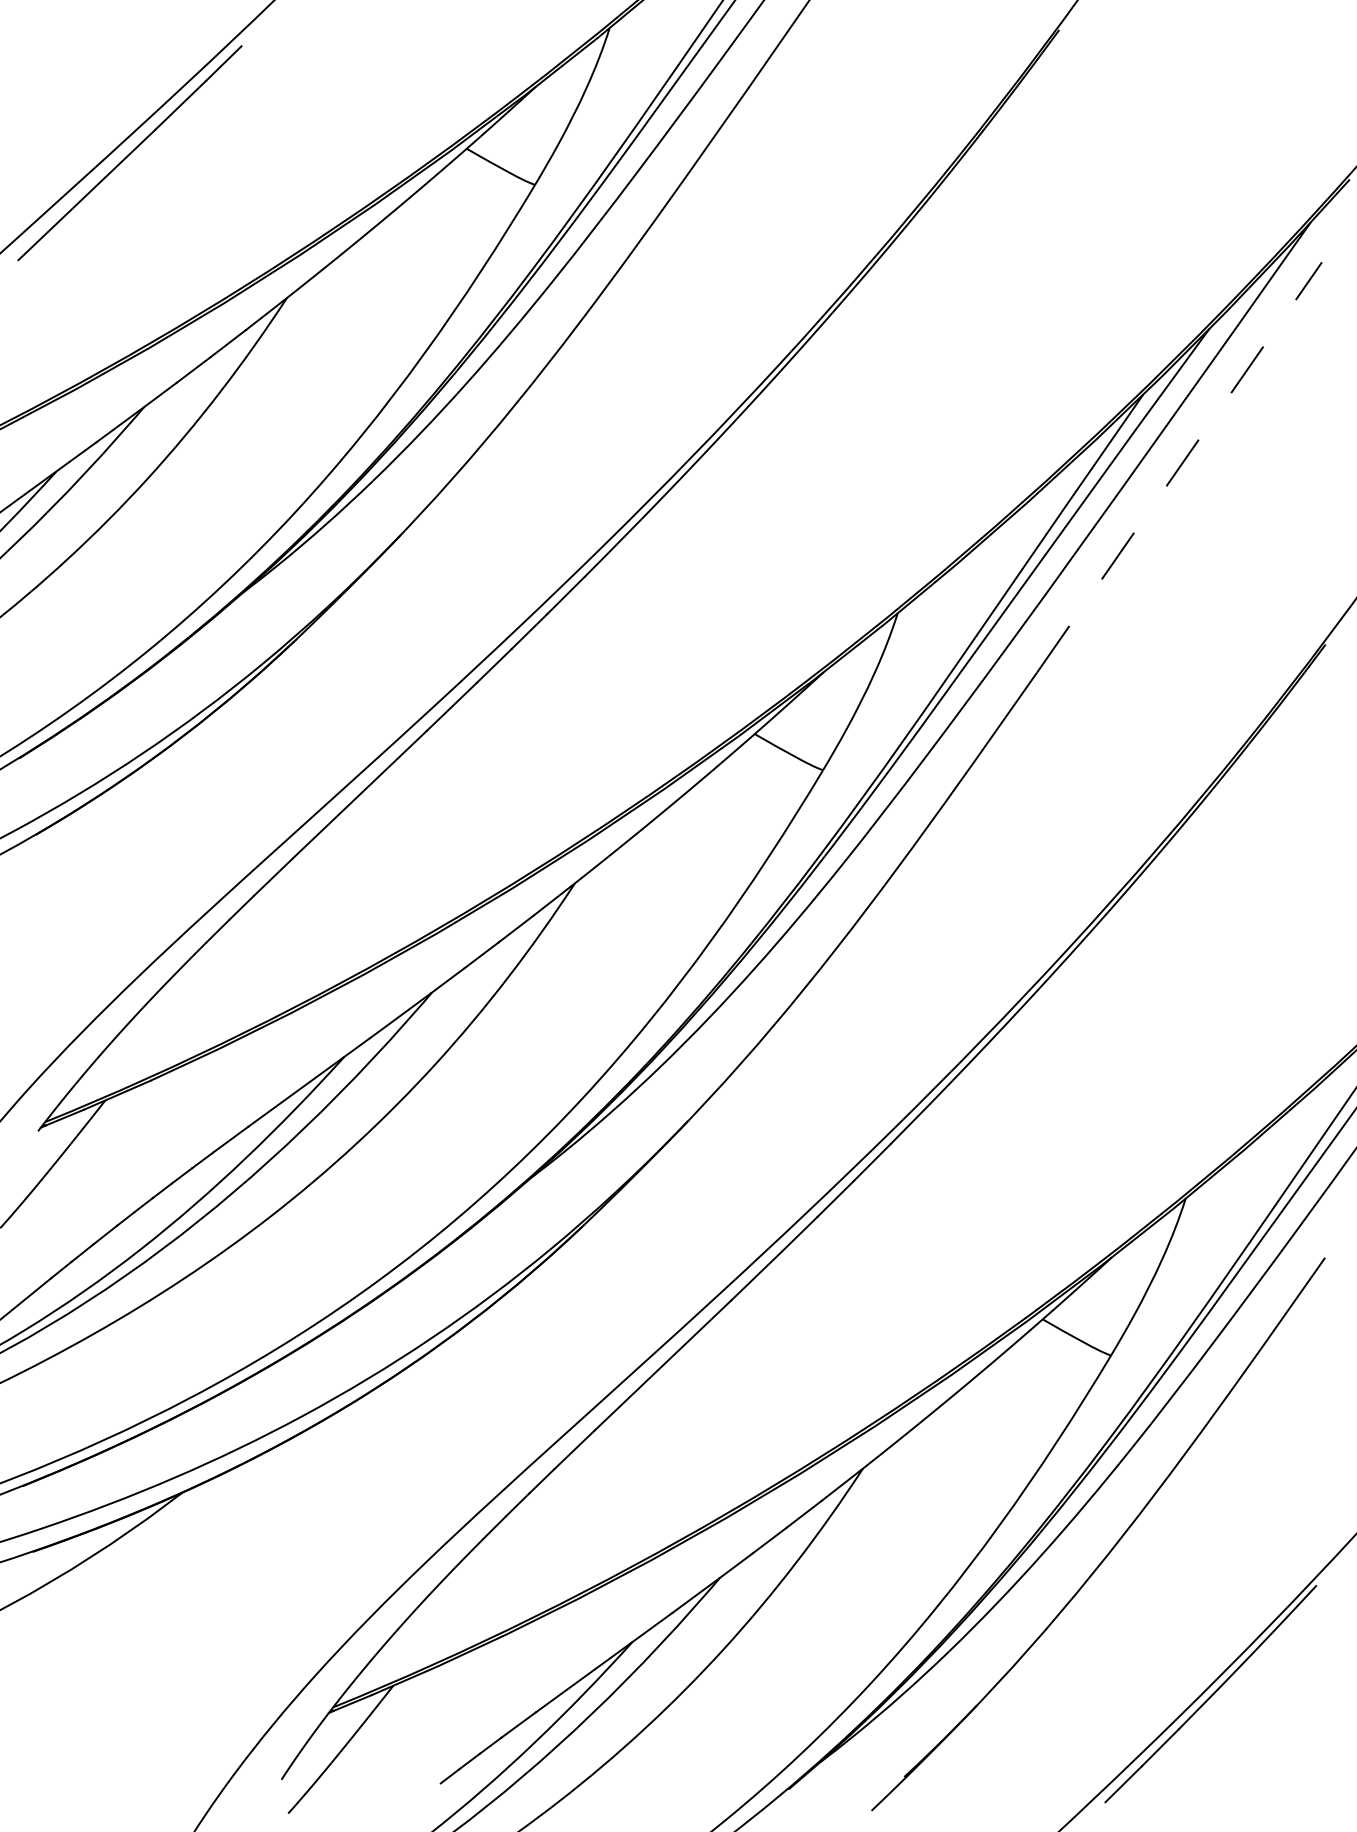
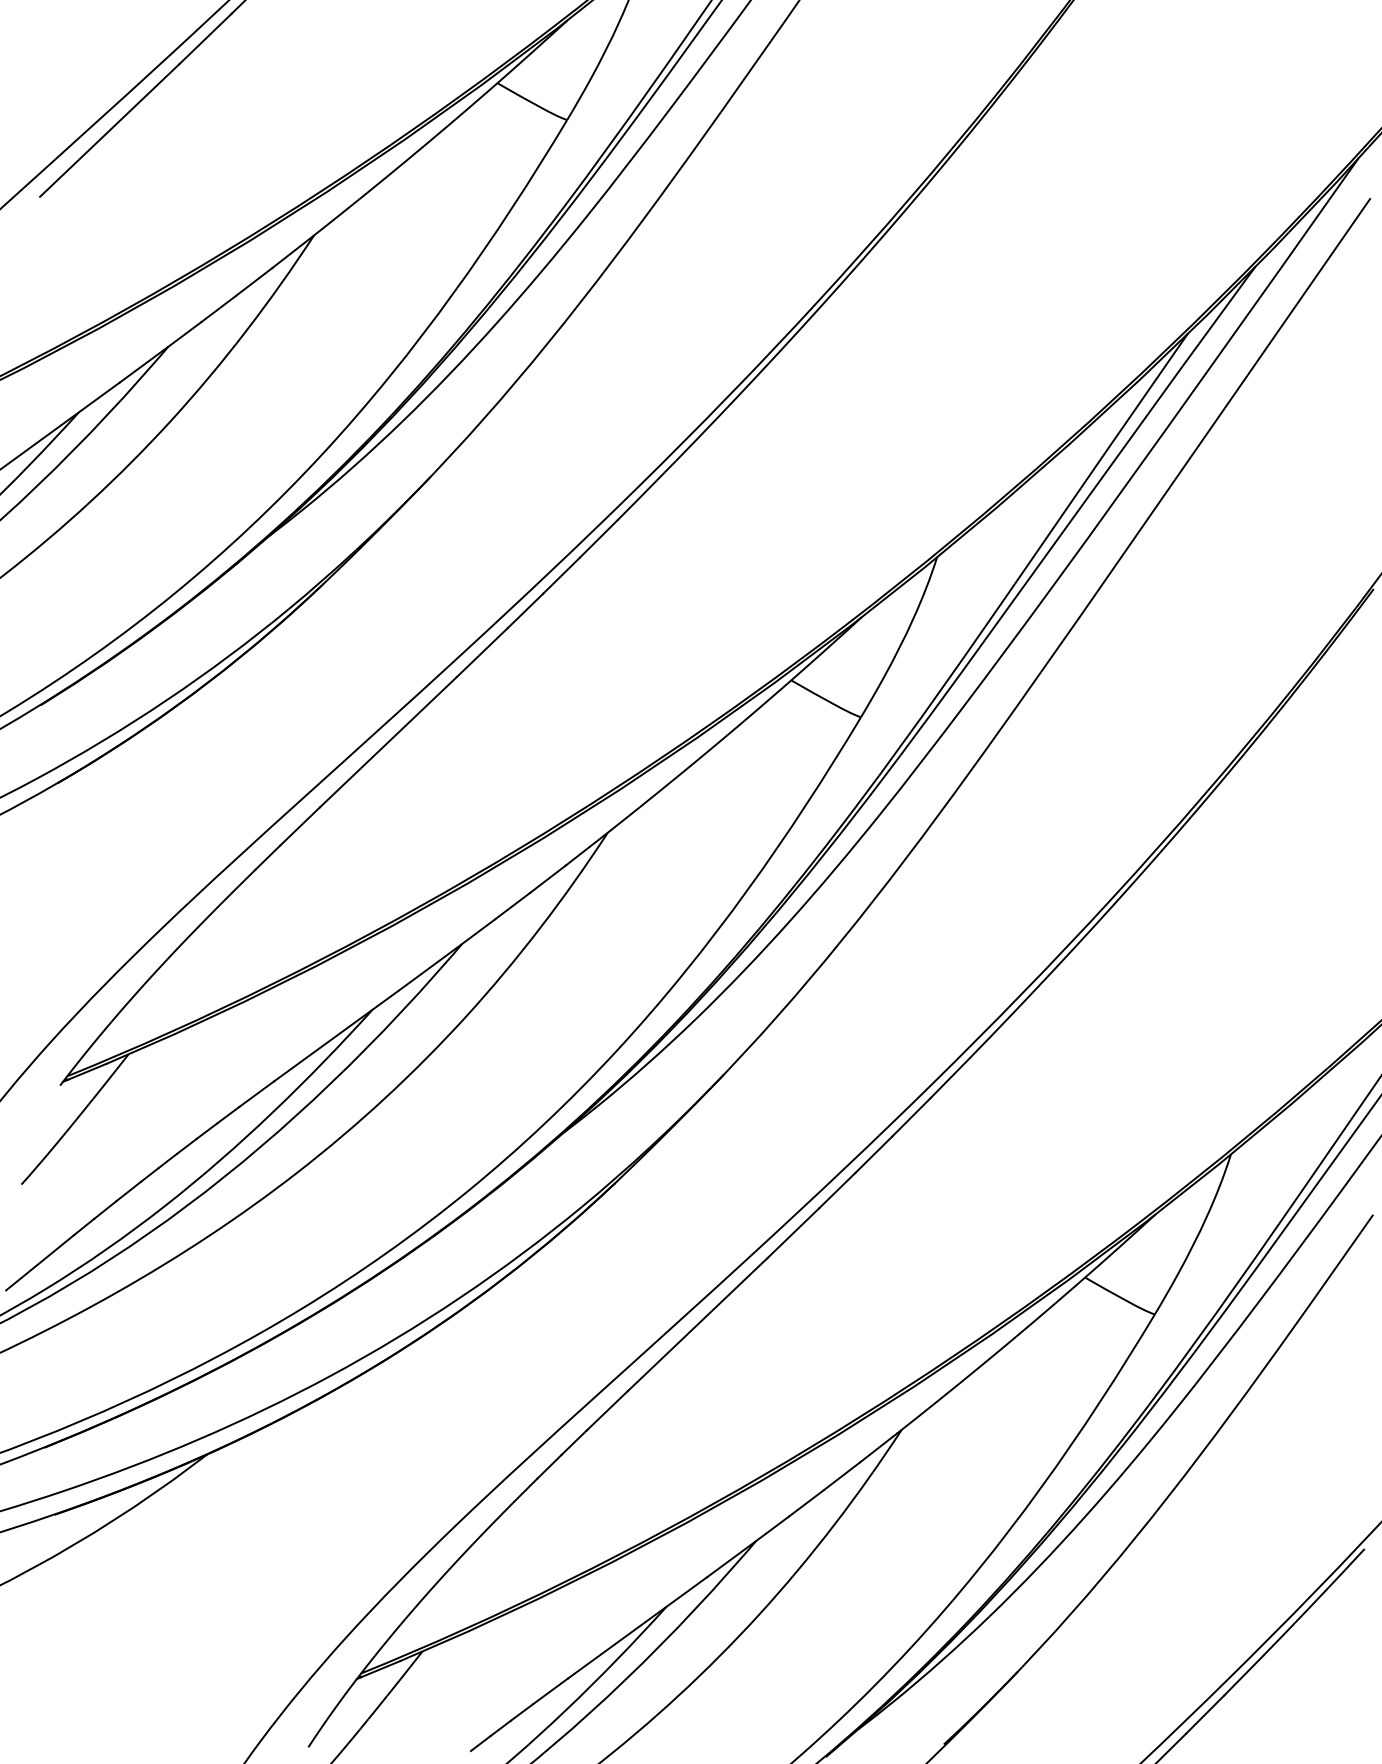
line: (1179, 467) -> (1224, 408), dashed -> solid

